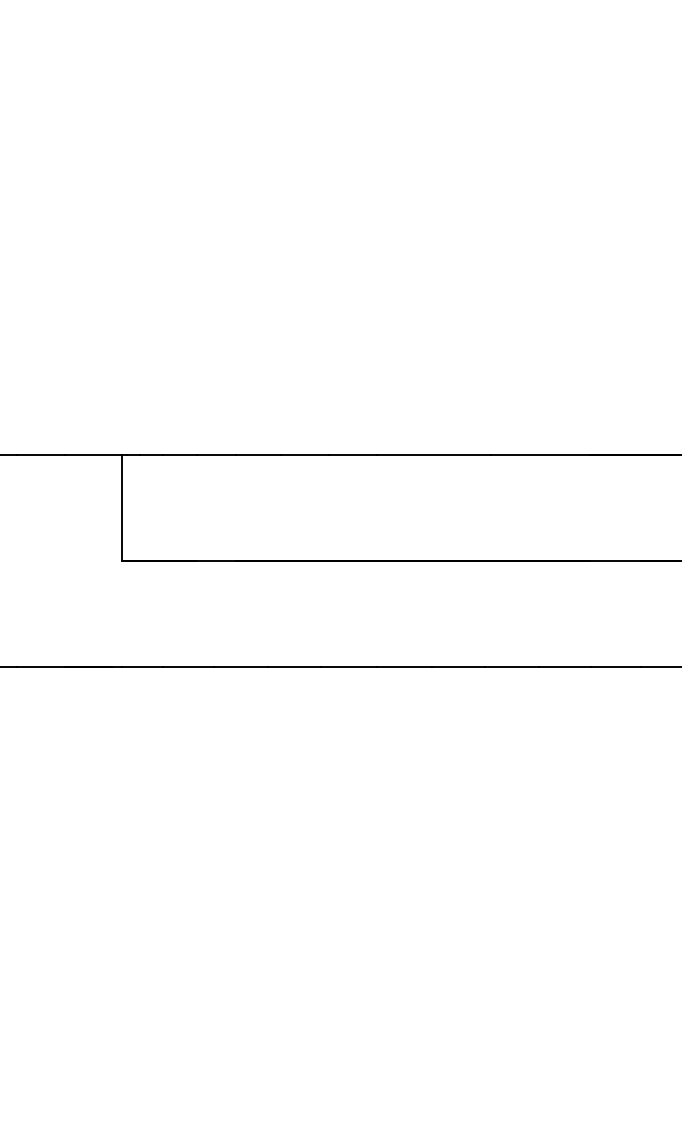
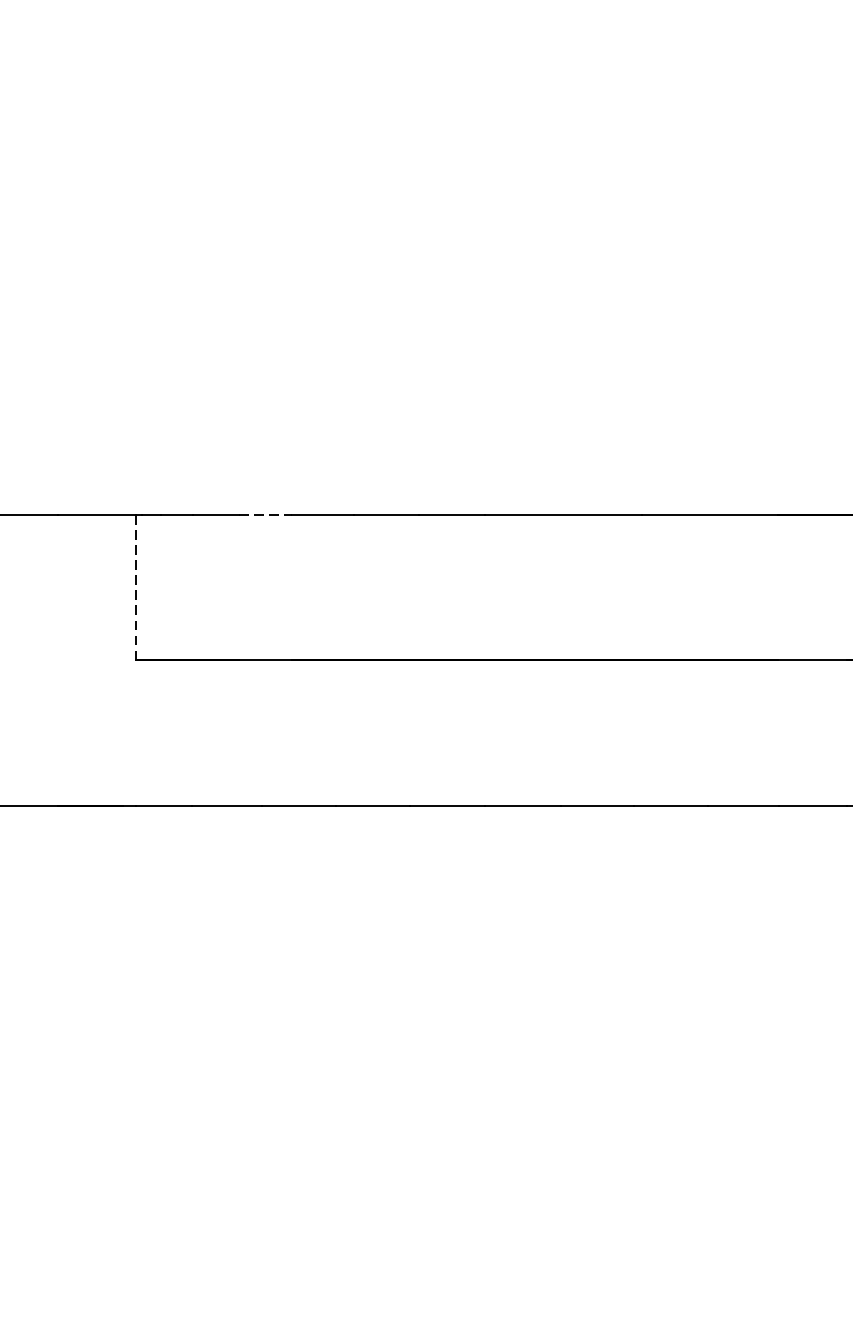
line: (216, 454) -> (265, 514), solid -> dashed
line: (121, 507) -> (135, 586), solid -> dashed

